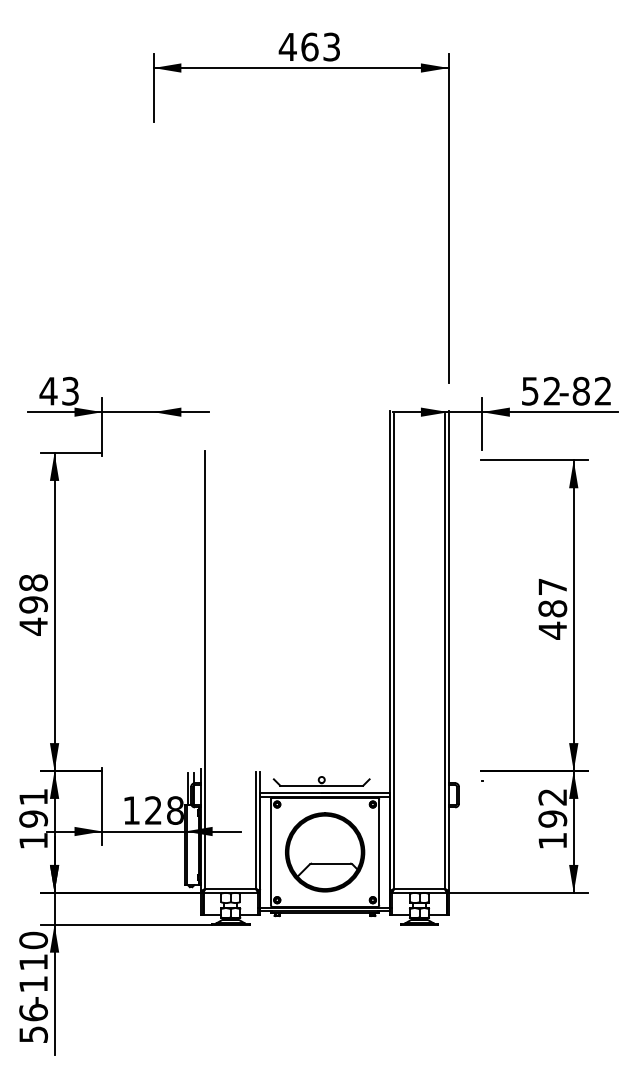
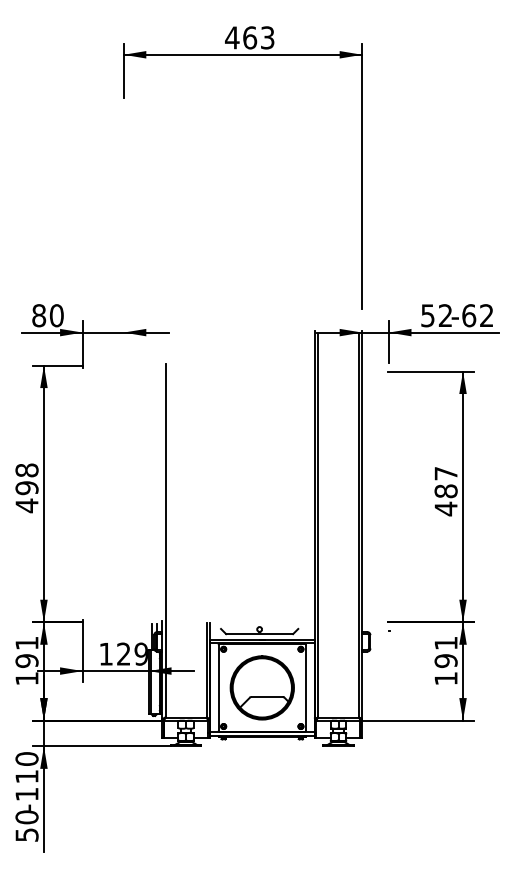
text: (59, 390) -> (47, 315), 43 -> 80
text: (581, 390) -> (469, 315), -82 -> -62
text: (552, 797) -> (445, 643), 192 -> 191
text: (174, 810) -> (140, 654), 128 -> 129
text: (33, 1012) -> (26, 817), 56 -> 50

